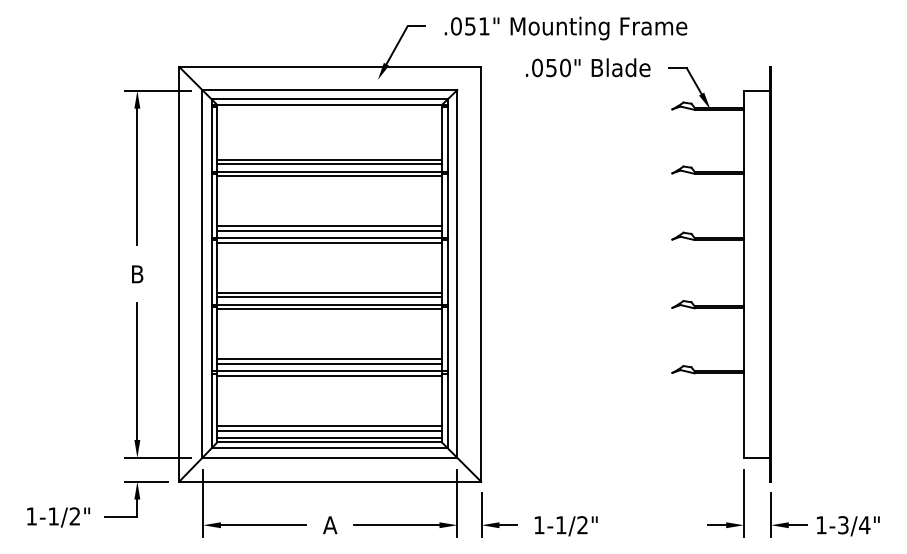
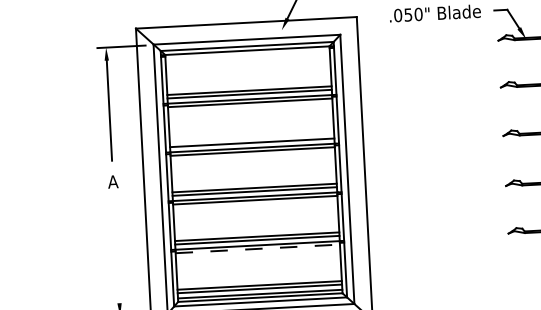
line: (329, 226) -> (251, 139), removed
text: (137, 274) -> (113, 182), B -> A
line: (137, 371) -> (117, 253), removed
line: (330, 375) -> (258, 248), solid -> dashed

